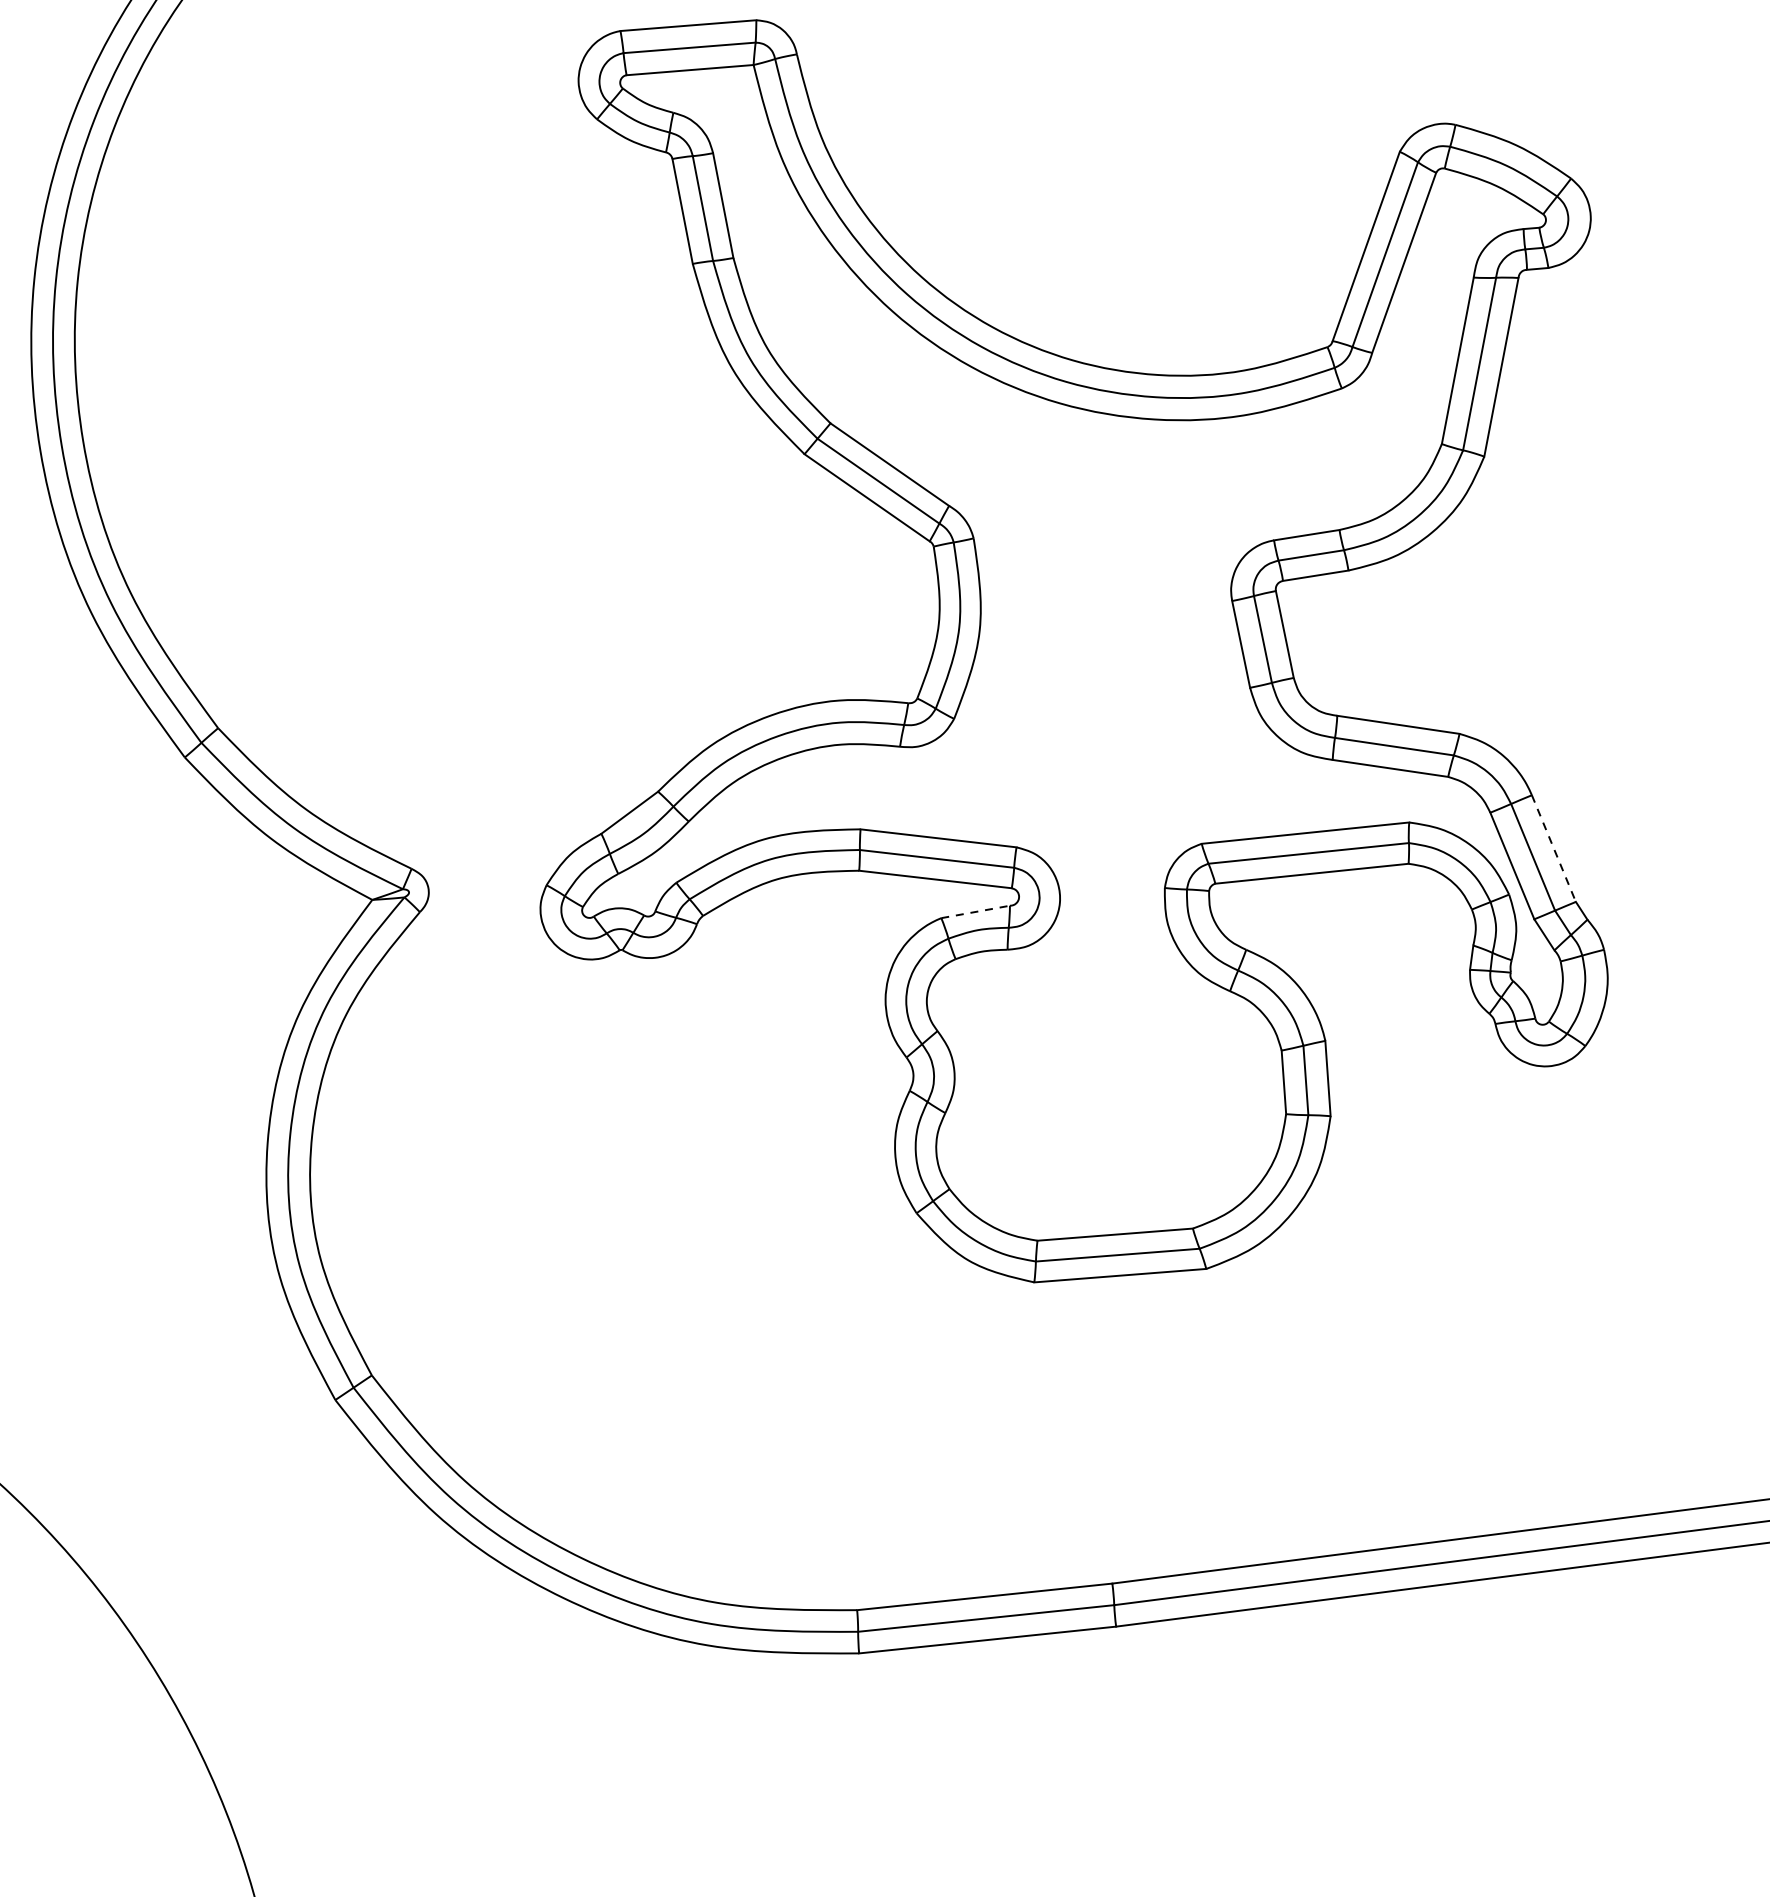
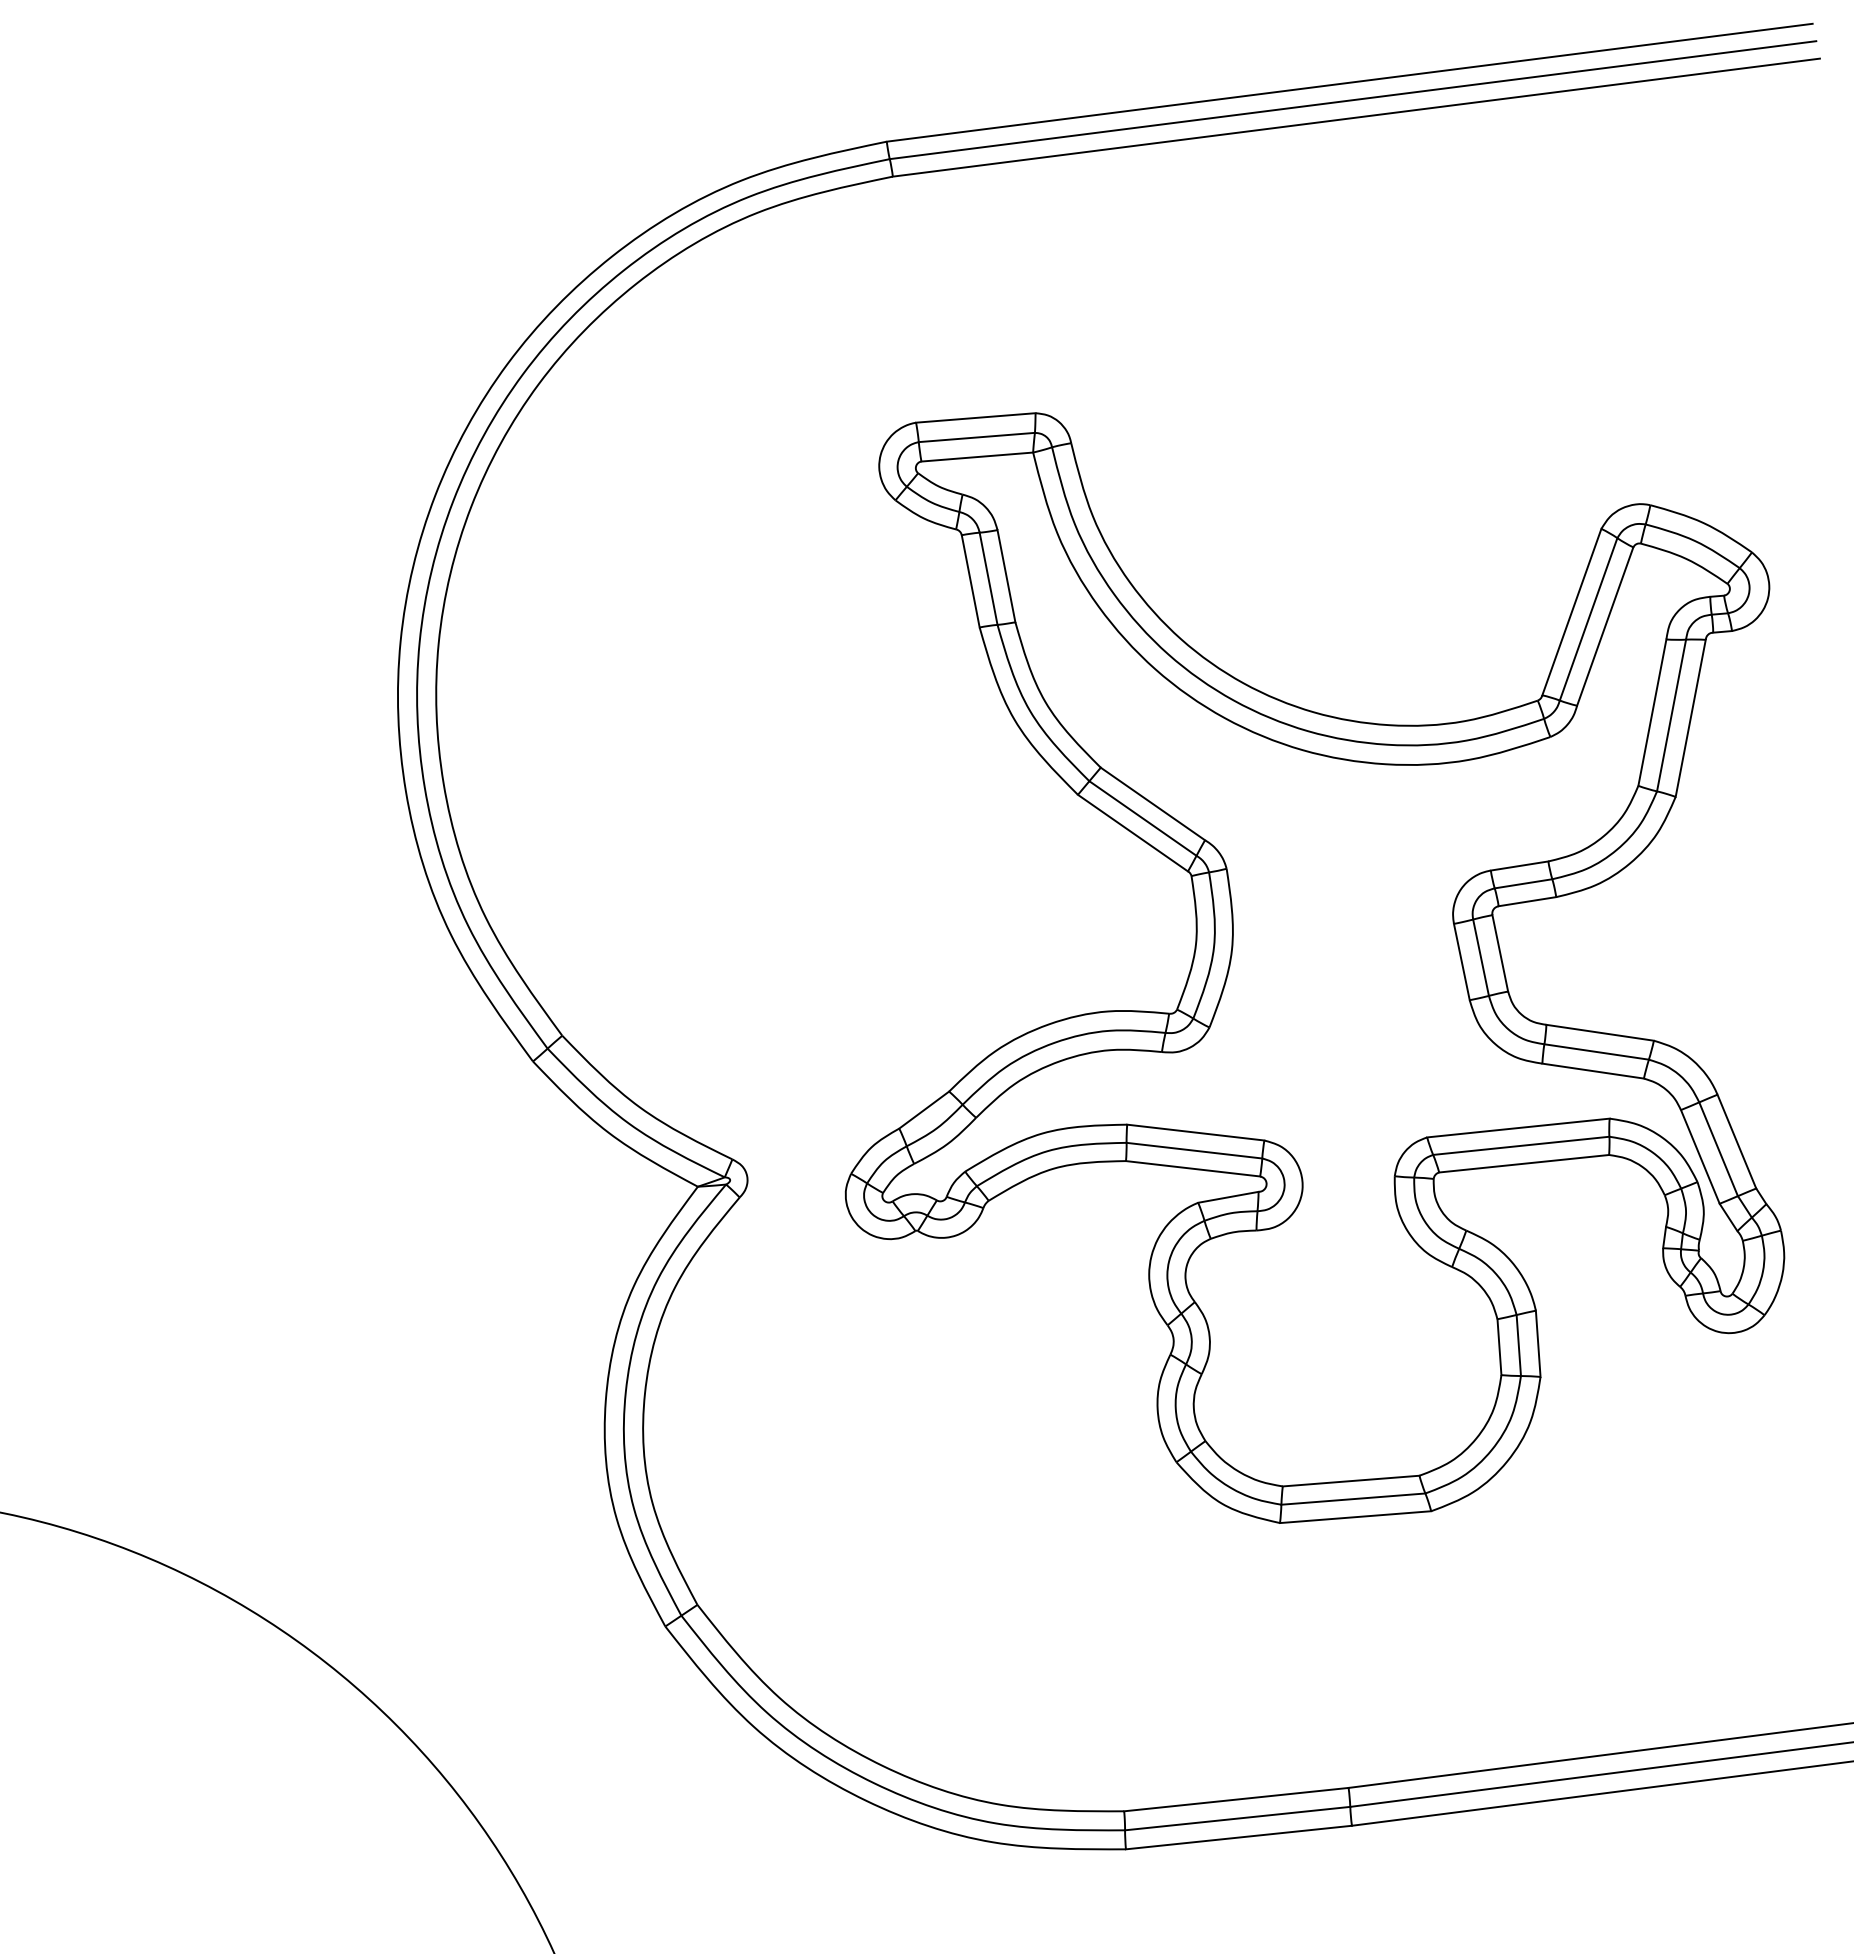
line: (1553, 848) -> (1736, 1141), dashed -> solid
line: (975, 912) -> (1228, 1197), dashed -> solid

